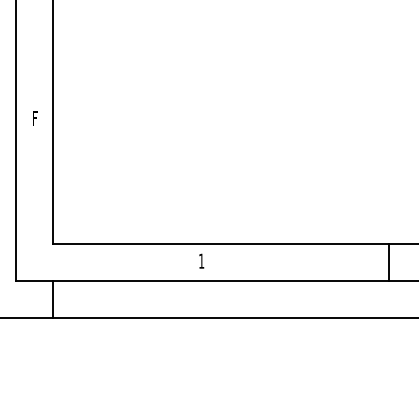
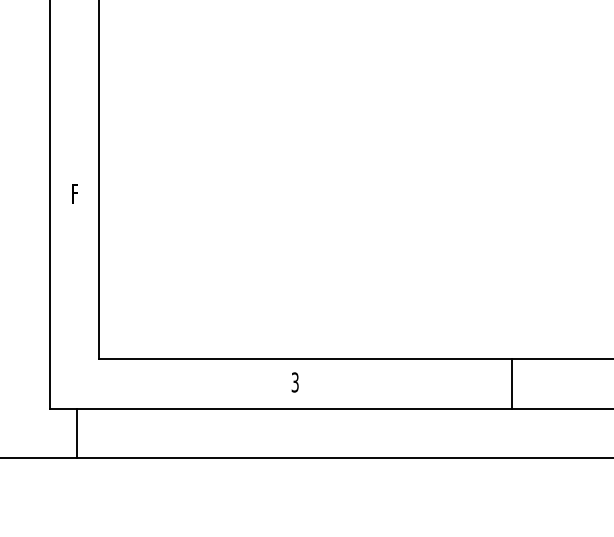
text: (201, 261) -> (294, 382), 1 -> 3
line: (388, 262) -> (511, 383), moved
line: (52, 299) -> (76, 433), moved

